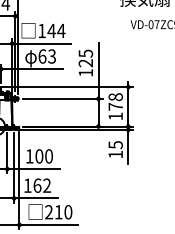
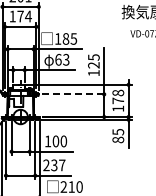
text: (55, 30) -> (69, 38), 144 -> 185
line: (63, 98) -> (75, 94), solid -> dashed
text: (115, 154) -> (118, 139), 15 -> 85
text: (37, 185) -> (54, 165), 162 -> 237

